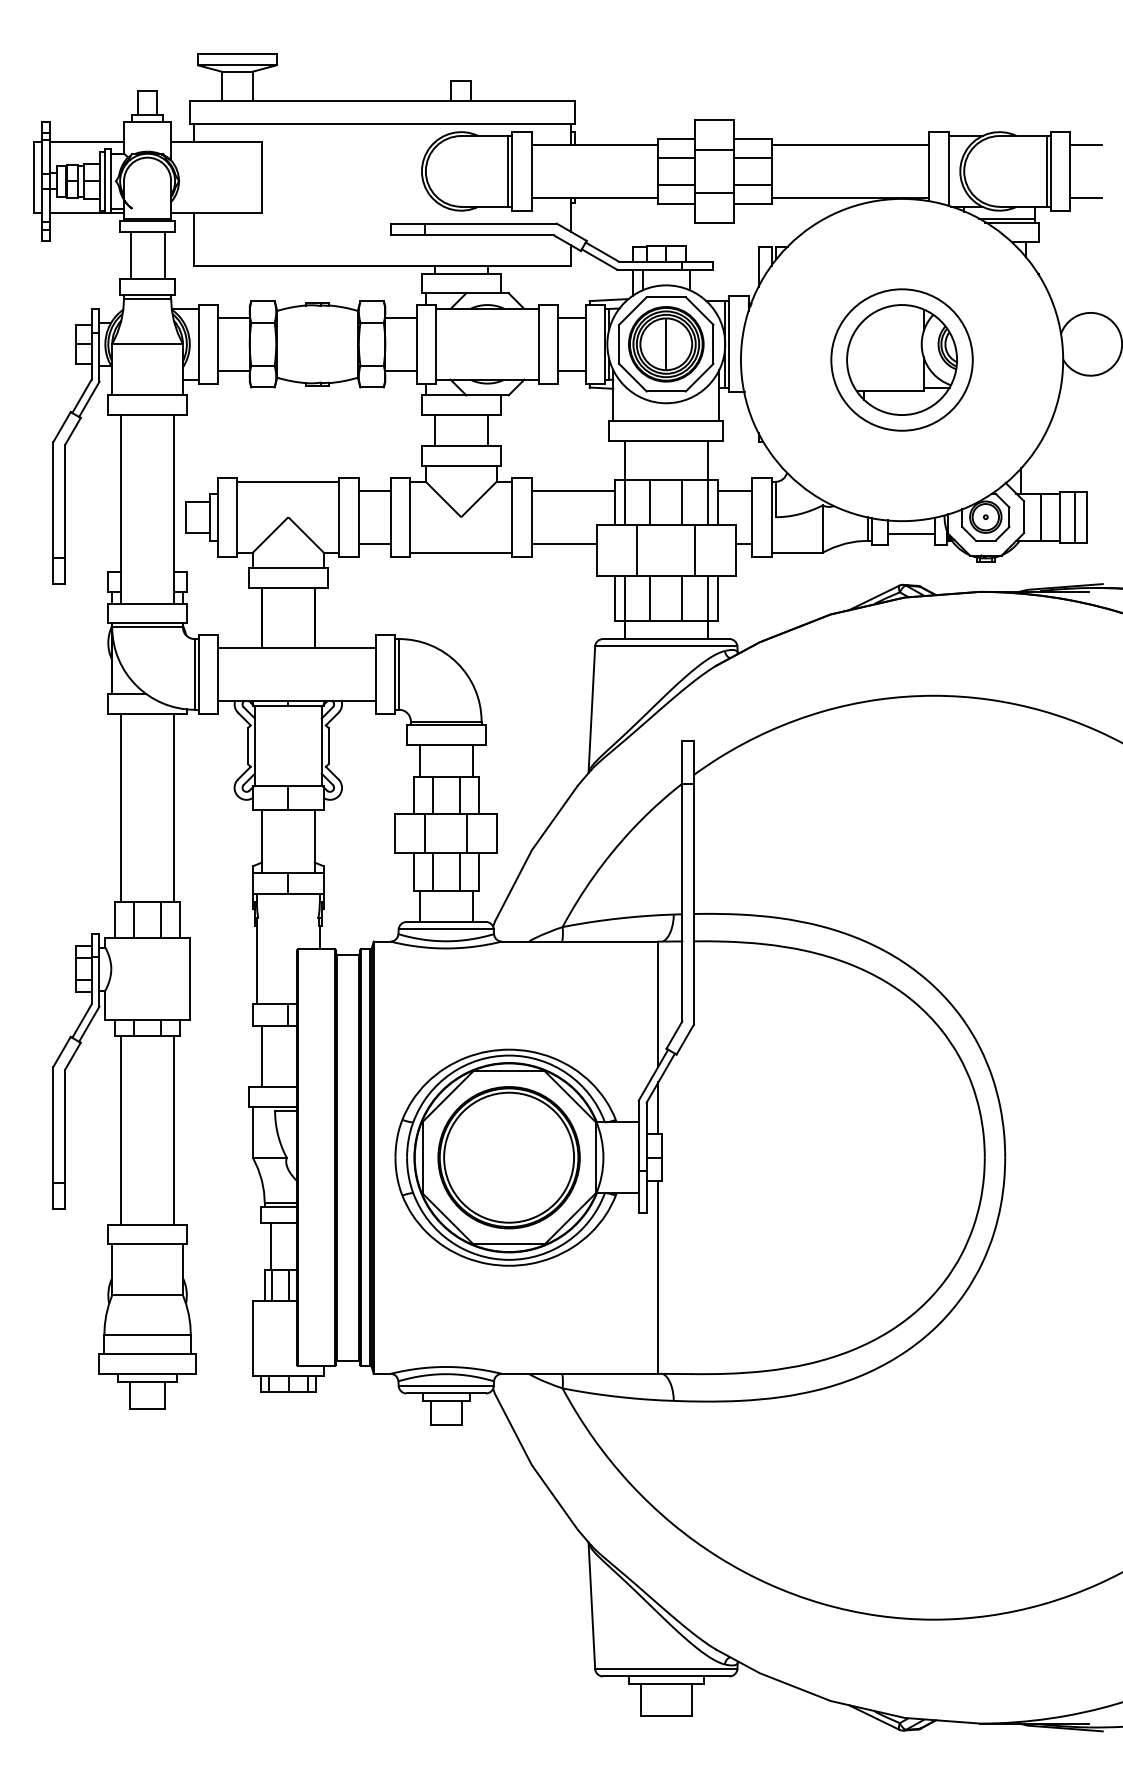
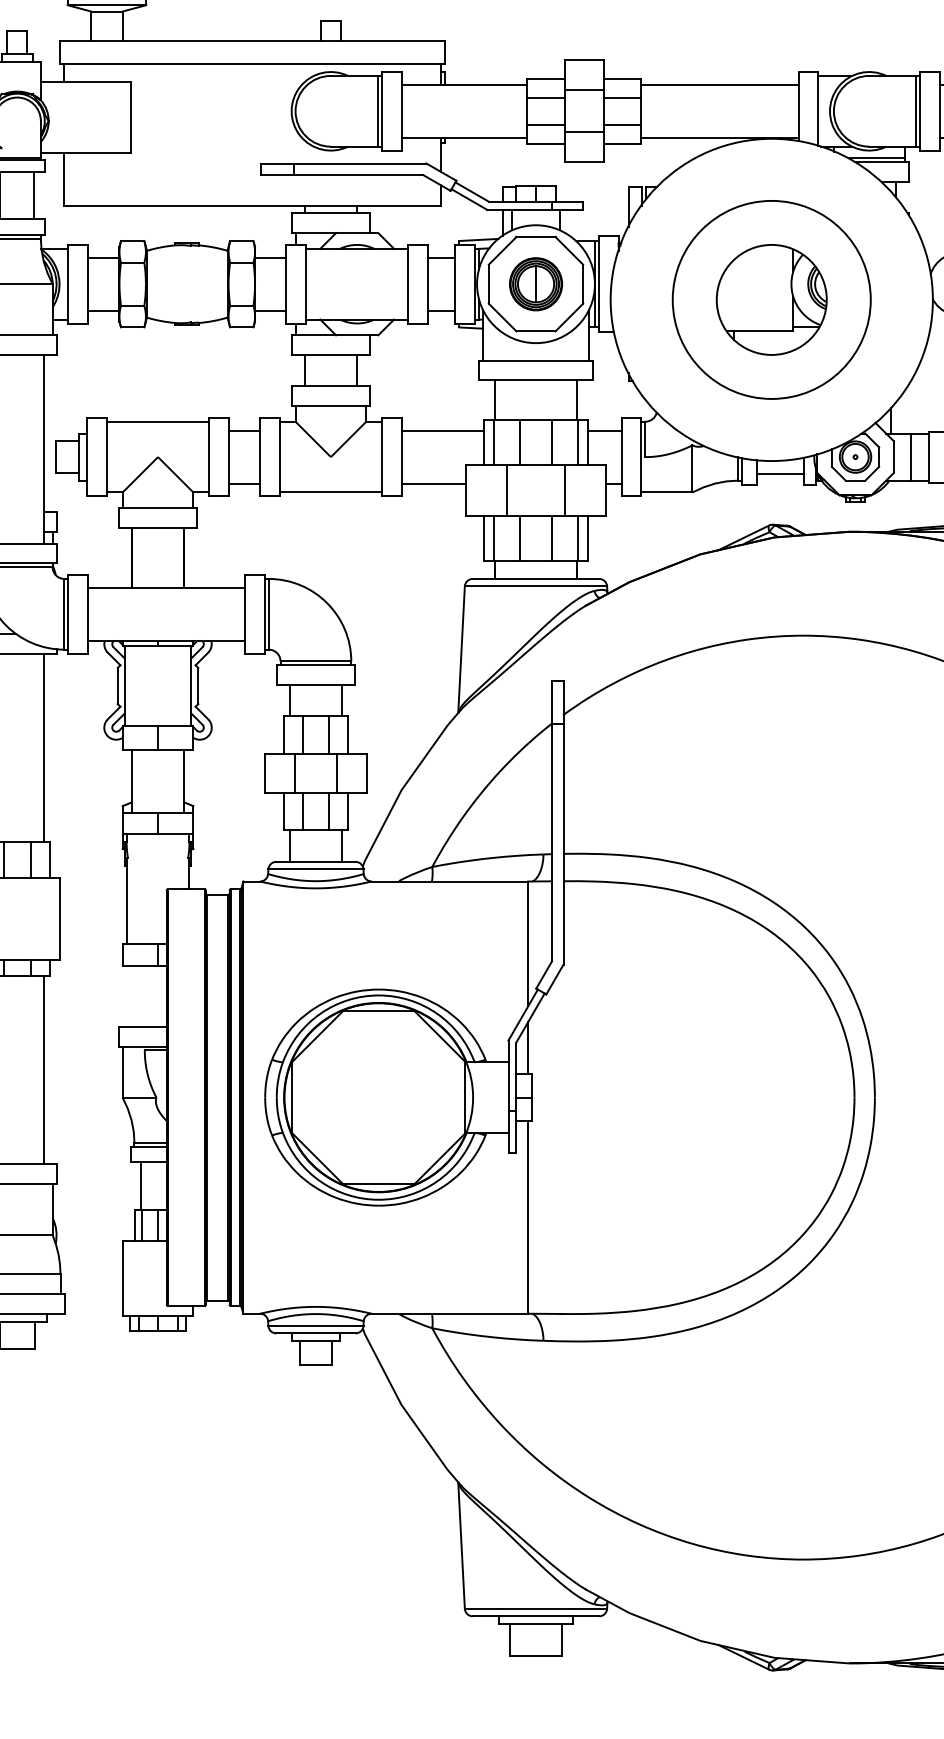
part: (666, 344) -> (536, 284), size x0.7
circle: (901, 359) -> (771, 299), size x1.4
line: (261, 1056) -> (131, 996), removed
part: (508, 1157) -> (378, 1097), removed

